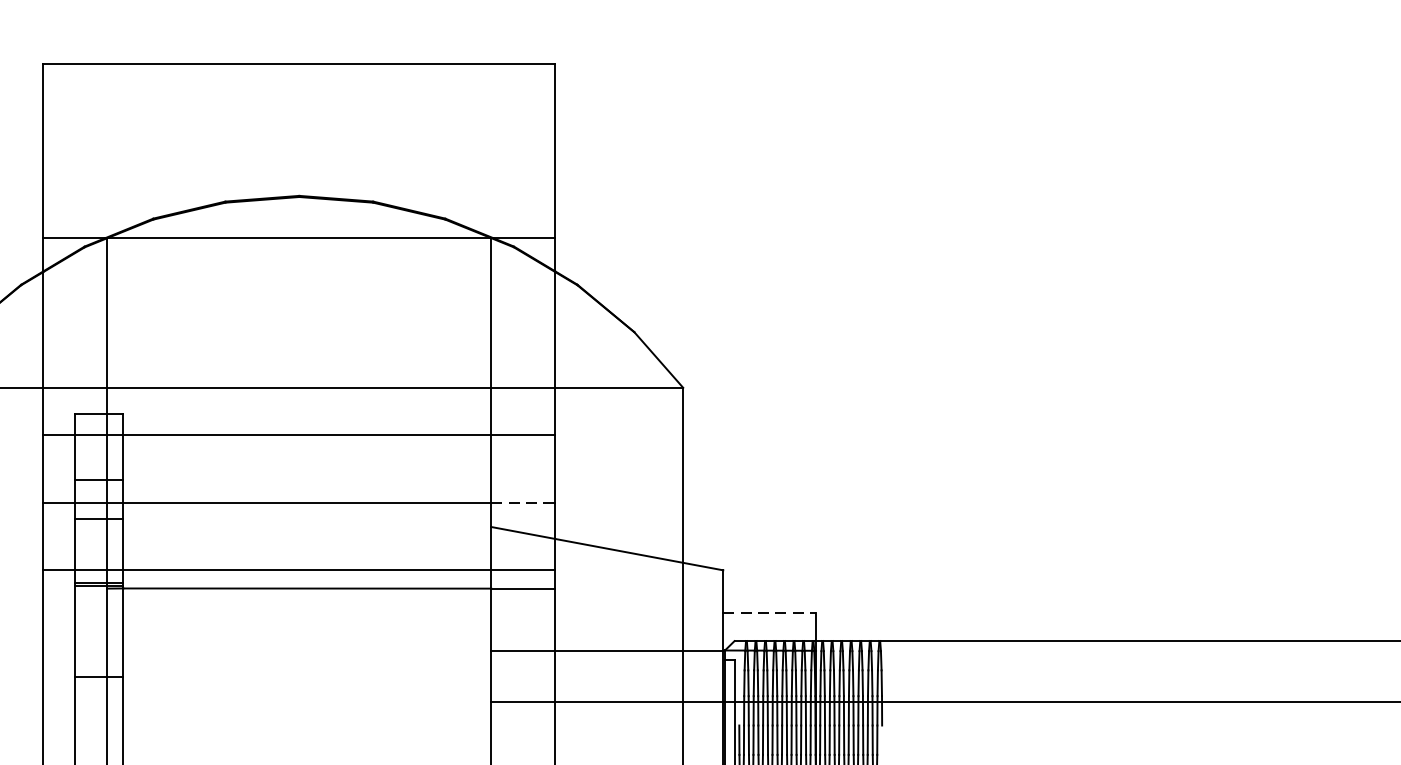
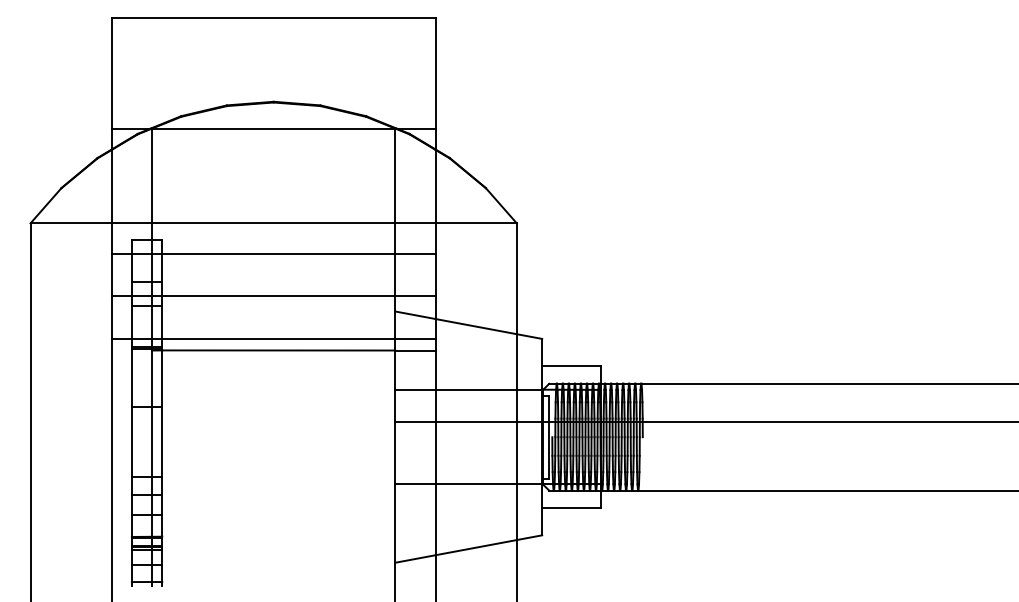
line: (524, 503) -> (416, 296), dashed -> solid
line: (771, 613) -> (572, 366), dashed -> solid

